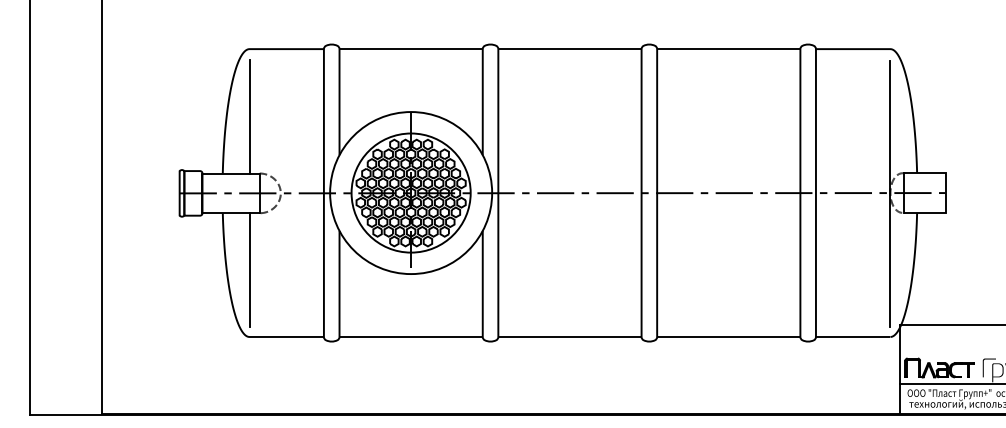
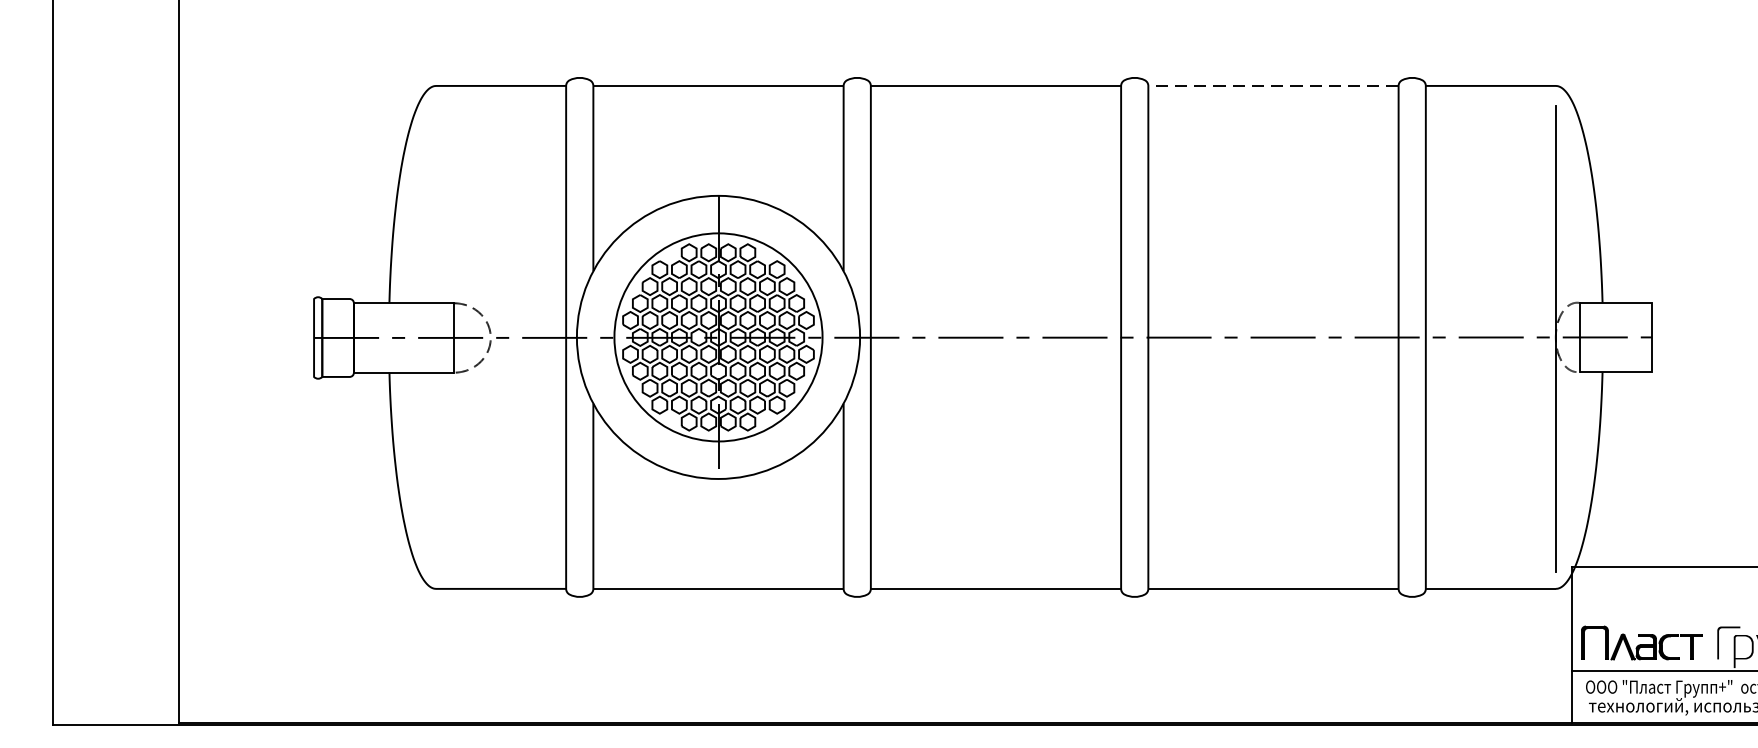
line: (728, 49) -> (1272, 86), solid -> dashed
line: (249, 116) -> (436, 203), removed
line: (249, 270) -> (436, 472), removed

